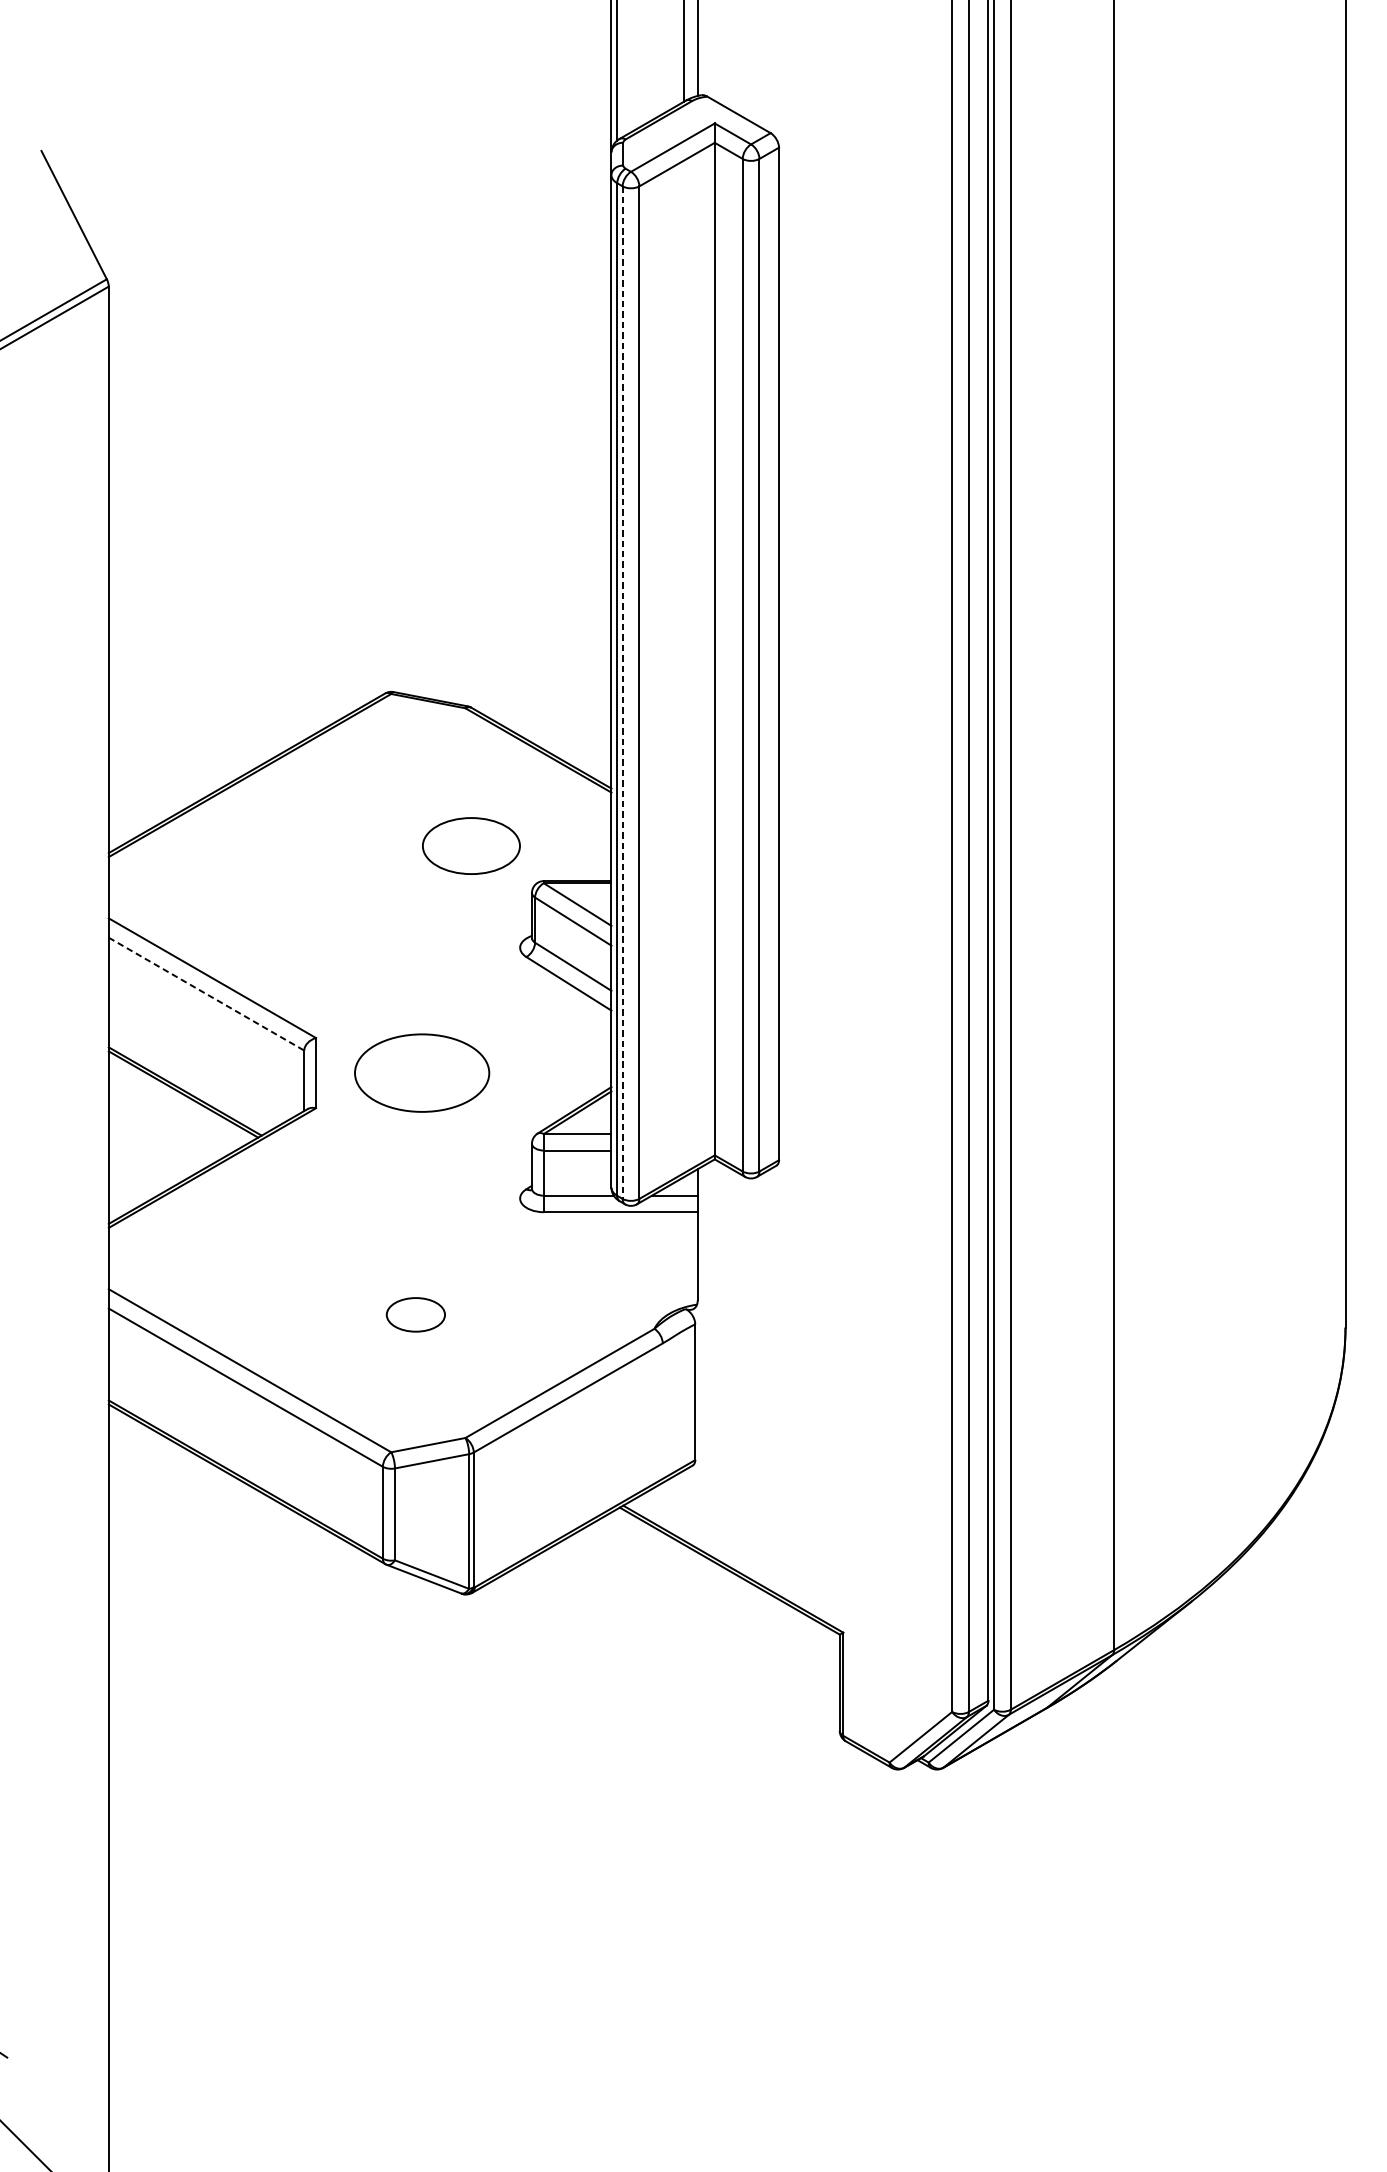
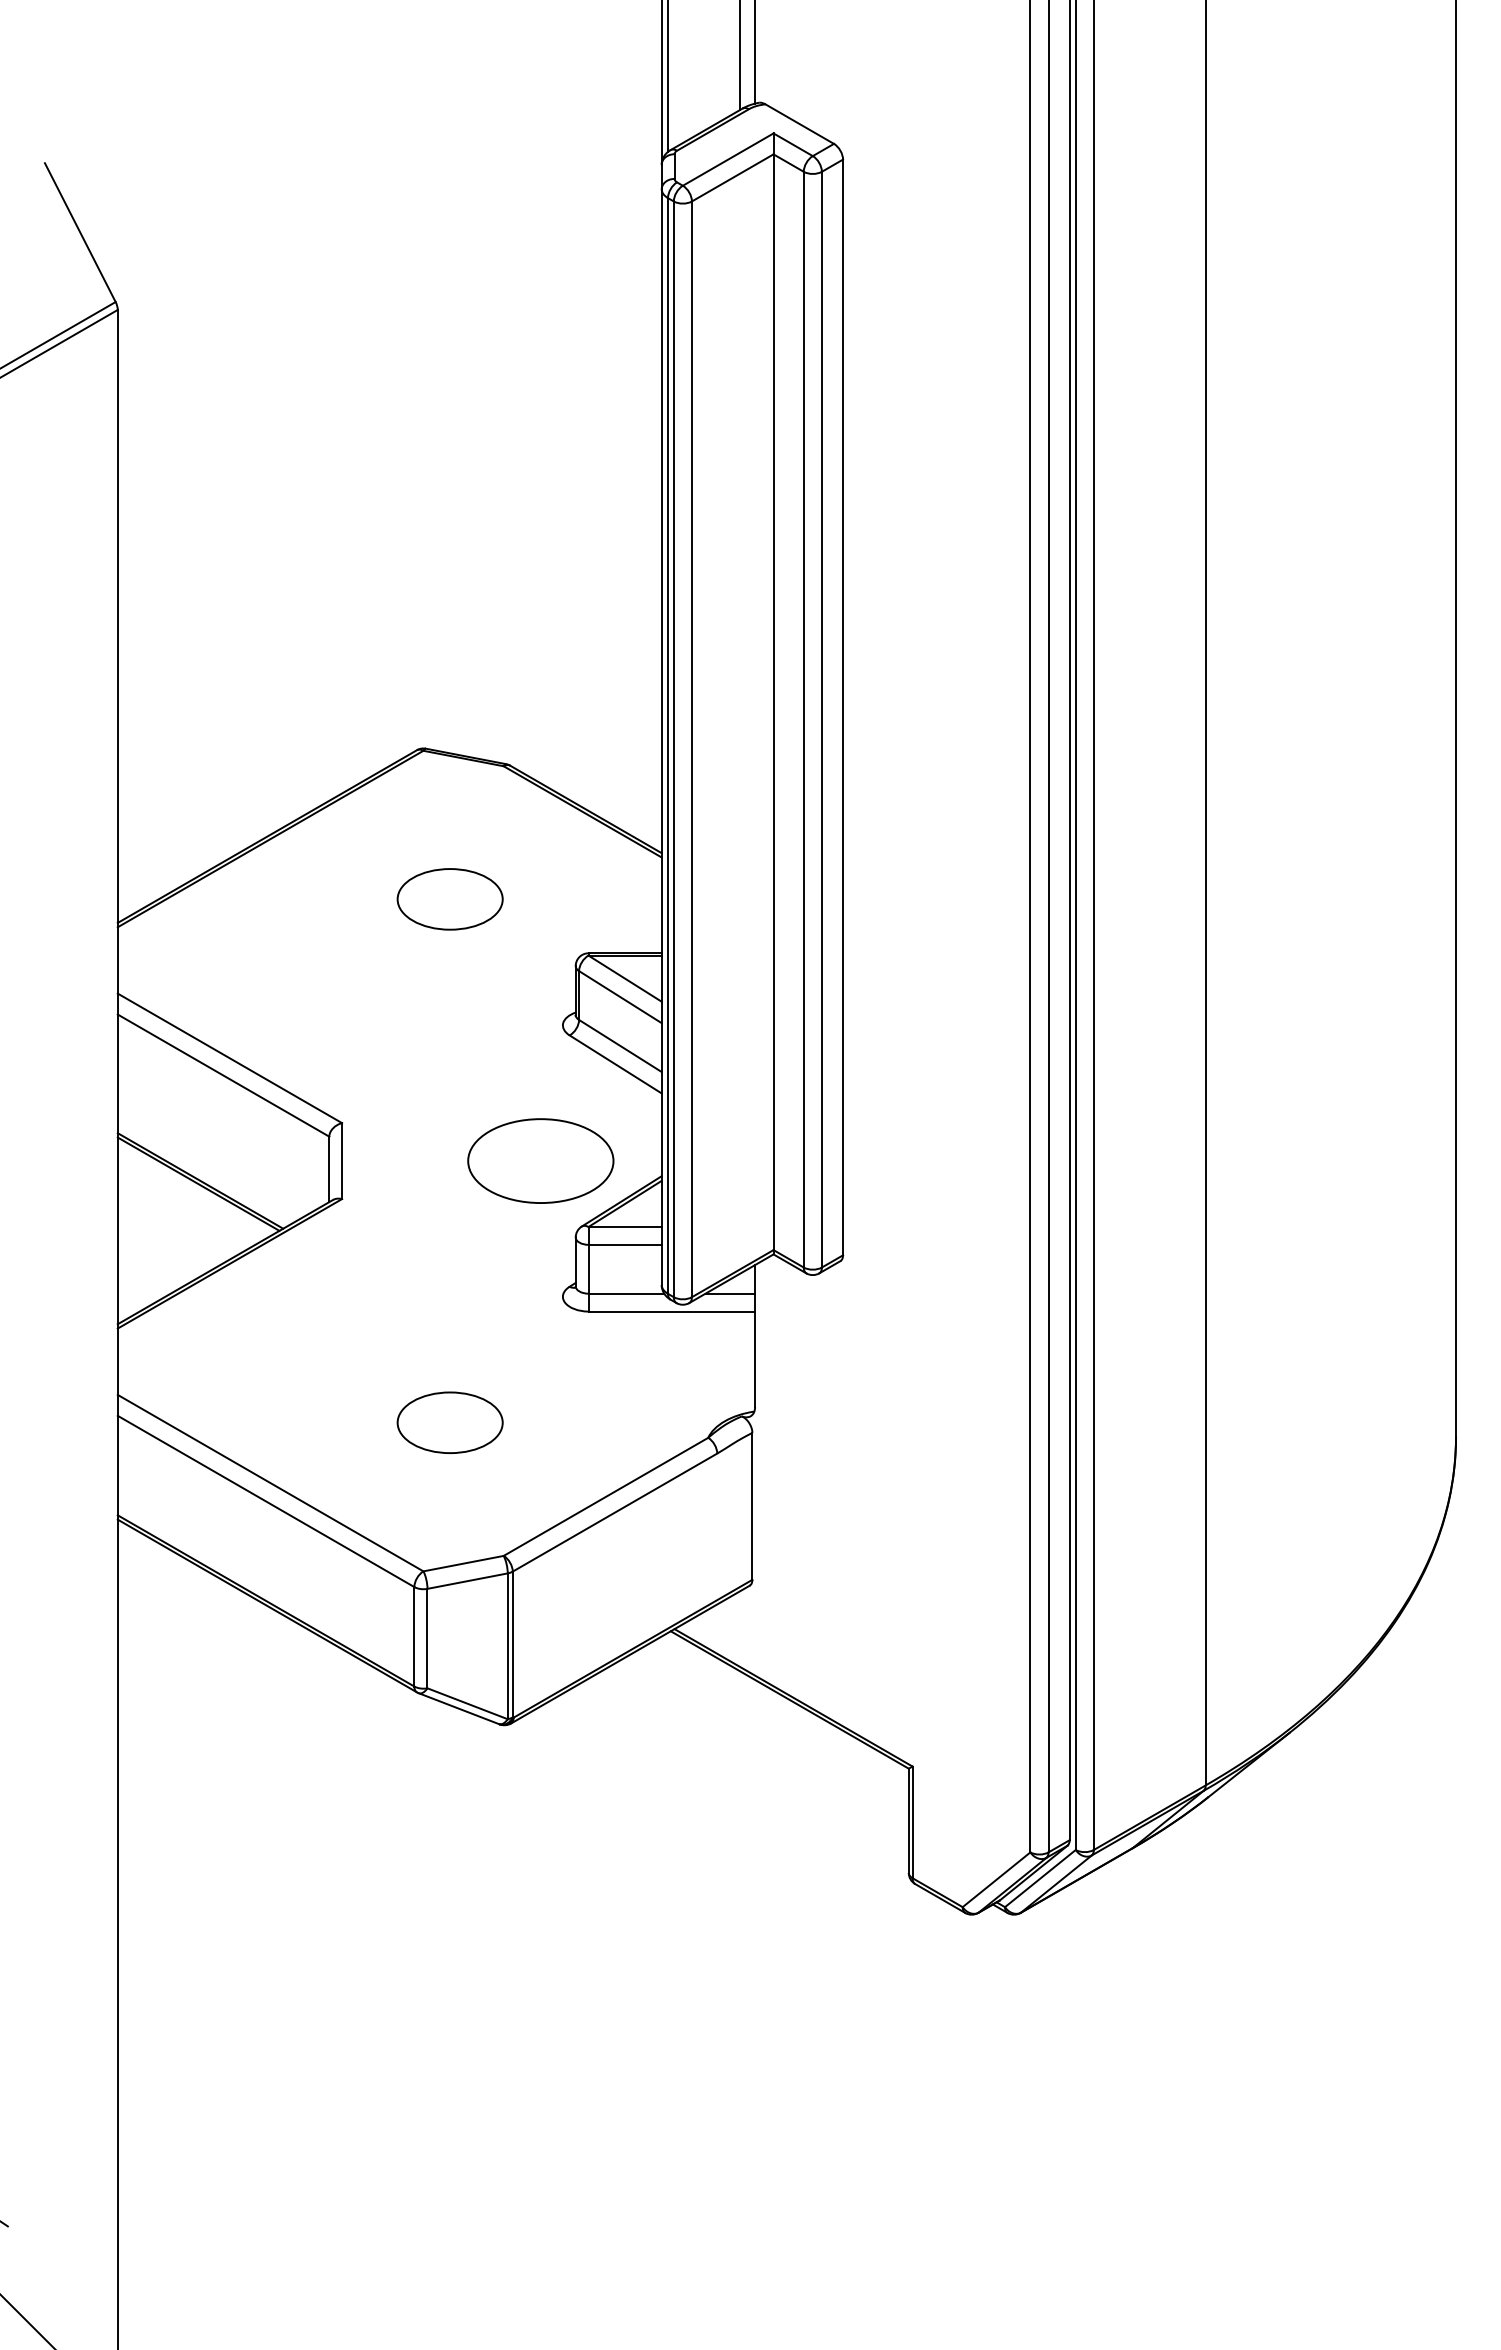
line: (622, 692) -> (673, 749), dashed -> solid
part: (470, 846) -> (449, 899), moved
line: (206, 994) -> (223, 1075), dashed -> solid
part: (421, 1072) -> (540, 1160), moved
part: (415, 1314) -> (449, 1422), size x1.67

